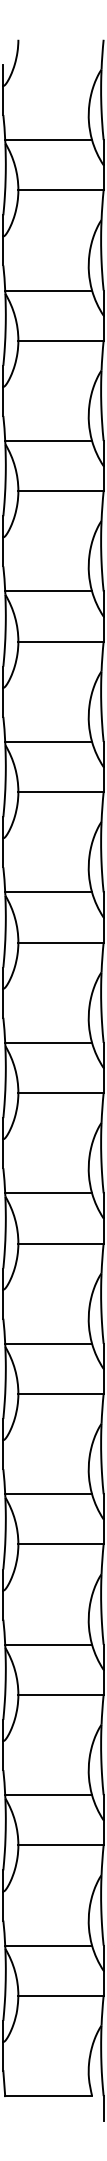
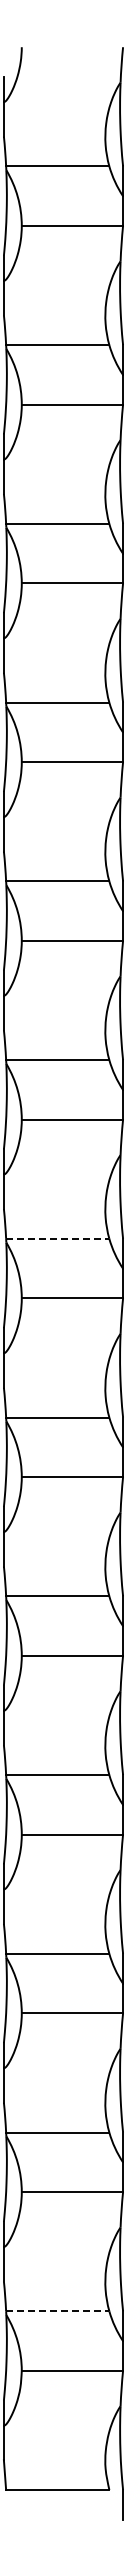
line: (48, 1042) -> (57, 1238), solid -> dashed
line: (48, 1945) -> (57, 2311), solid -> dashed

